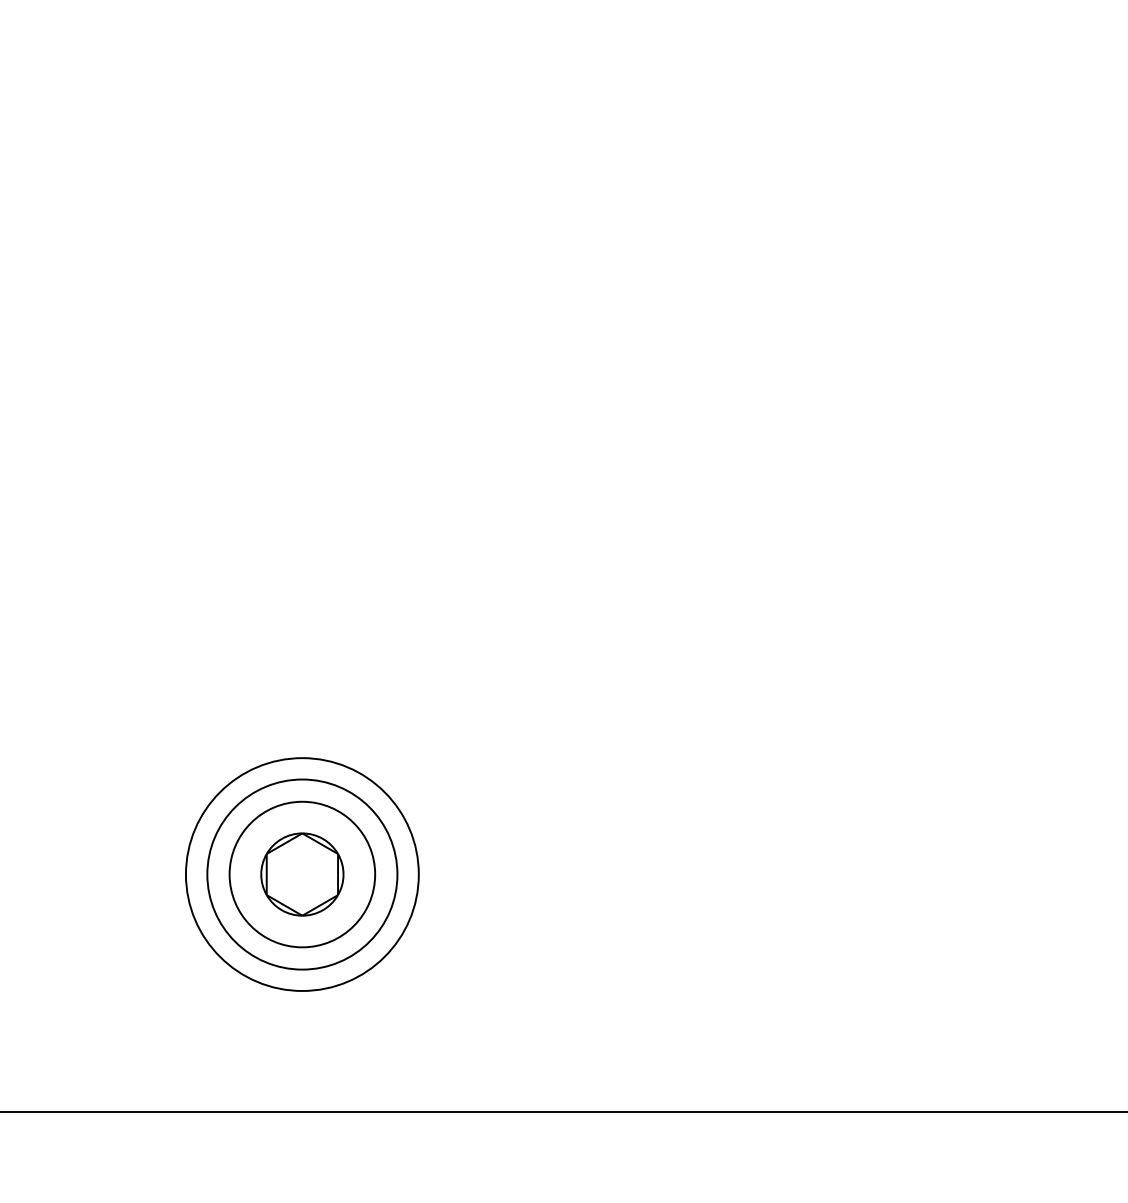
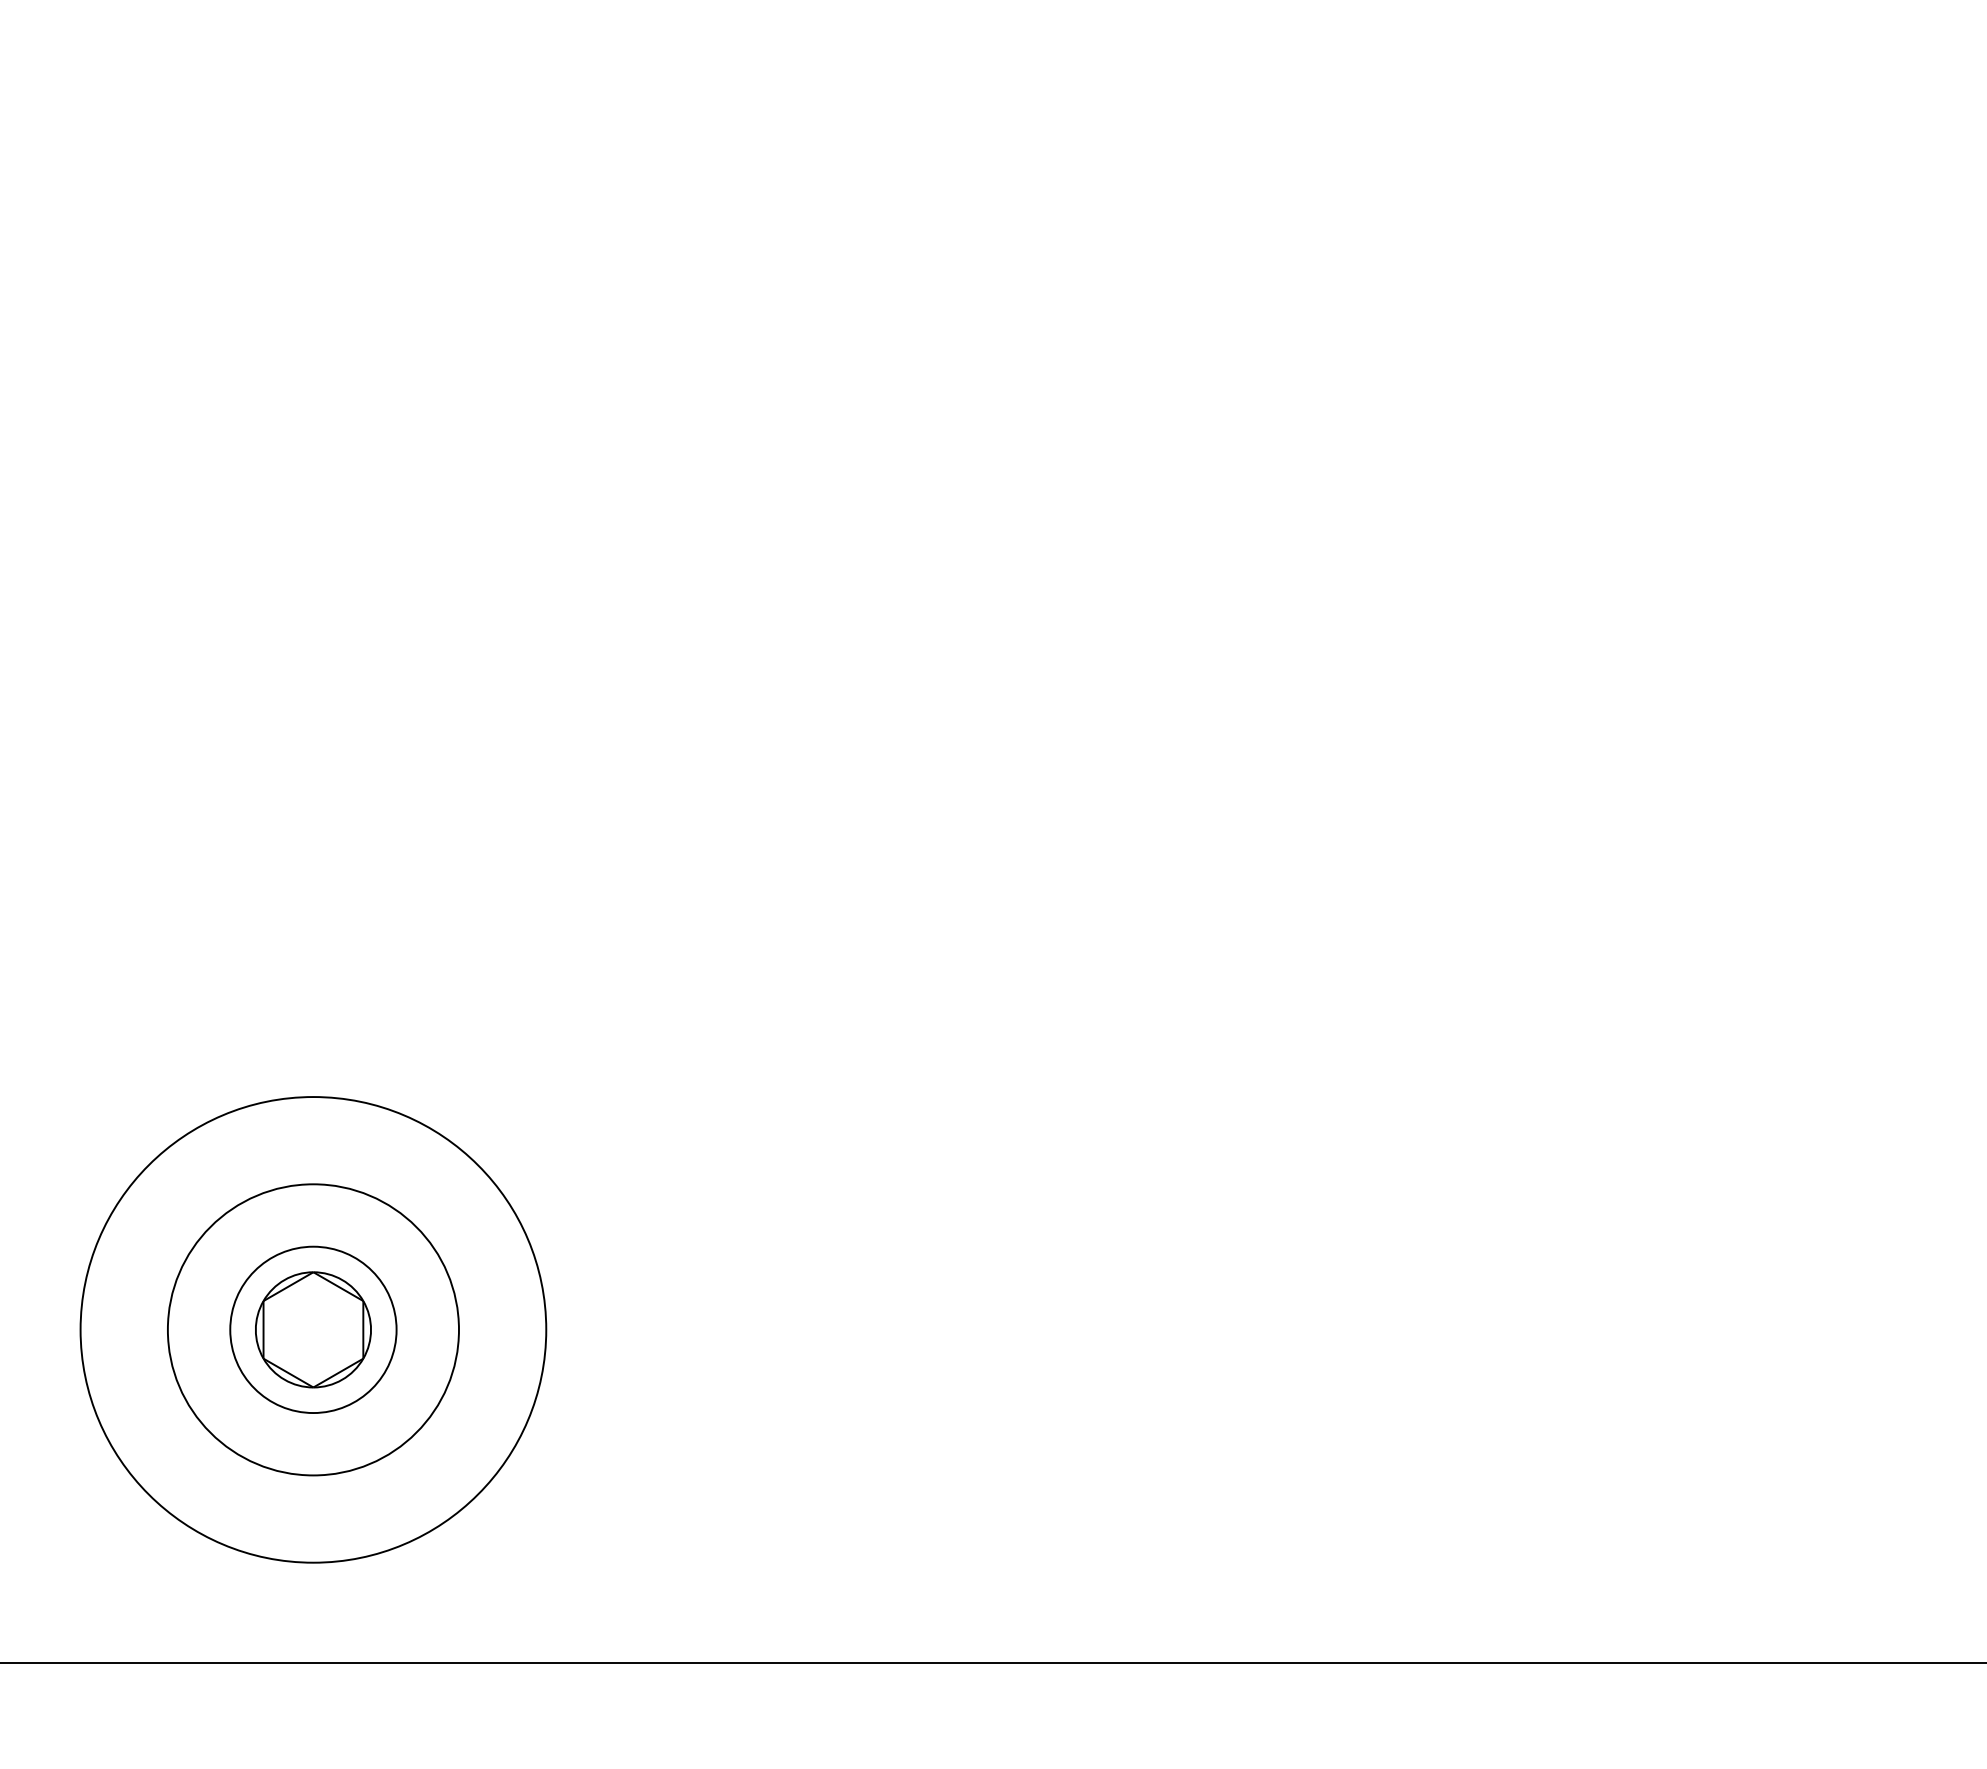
circle: (301, 874) -> (312, 1329), size x1.43
circle: (302, 874) -> (313, 1329), size x0.62
circle: (302, 874) -> (313, 1329), size x1.43

